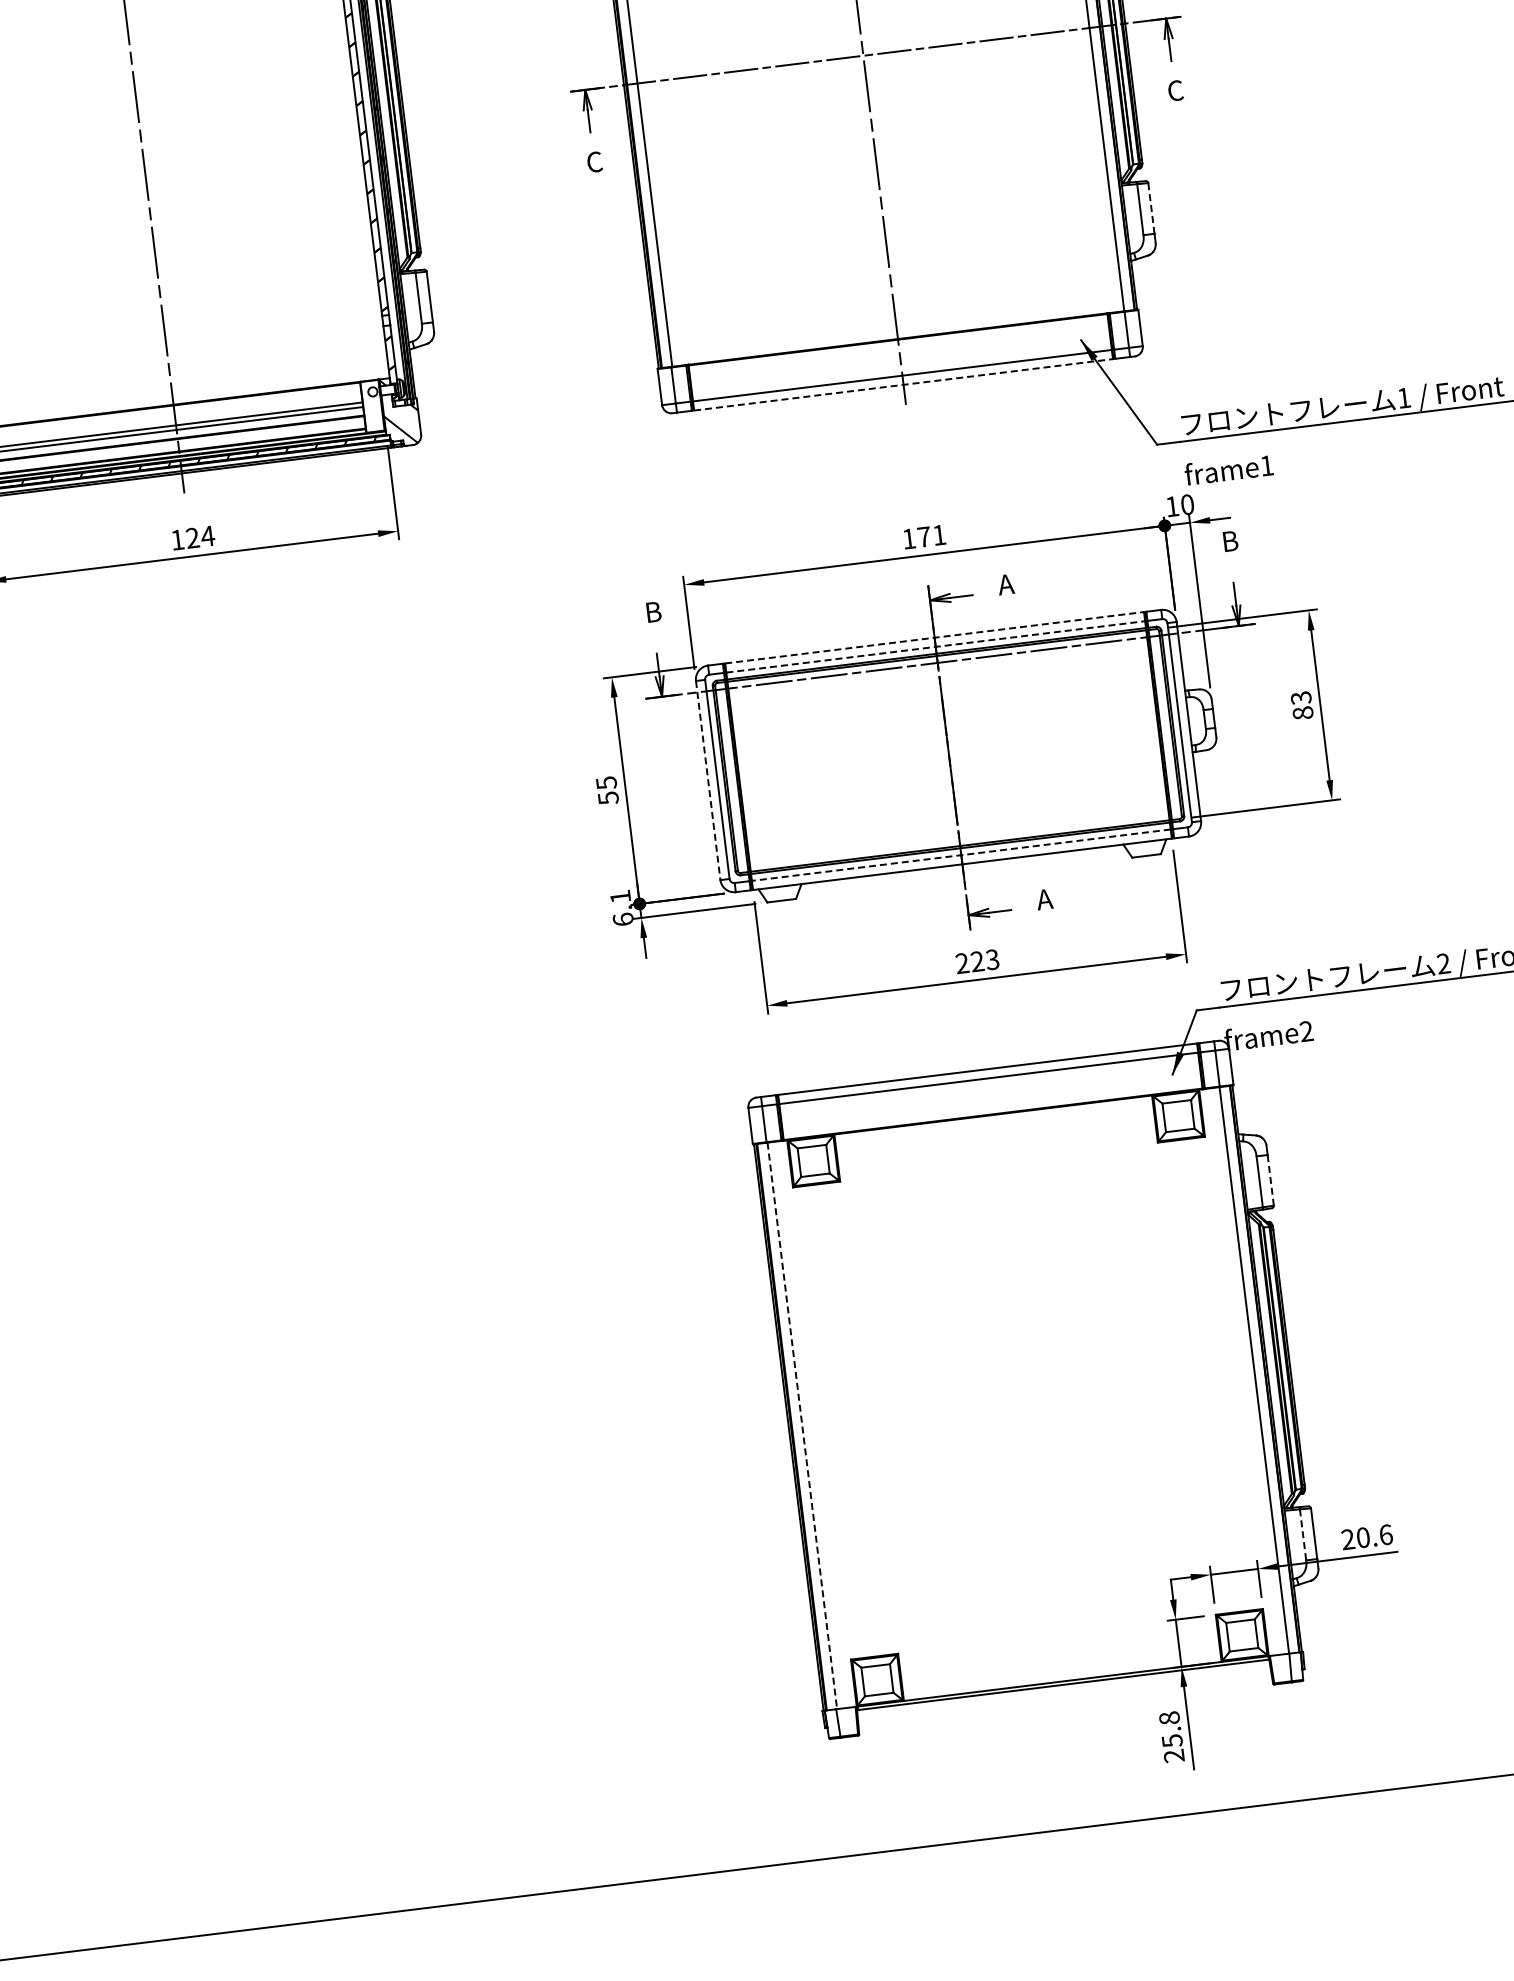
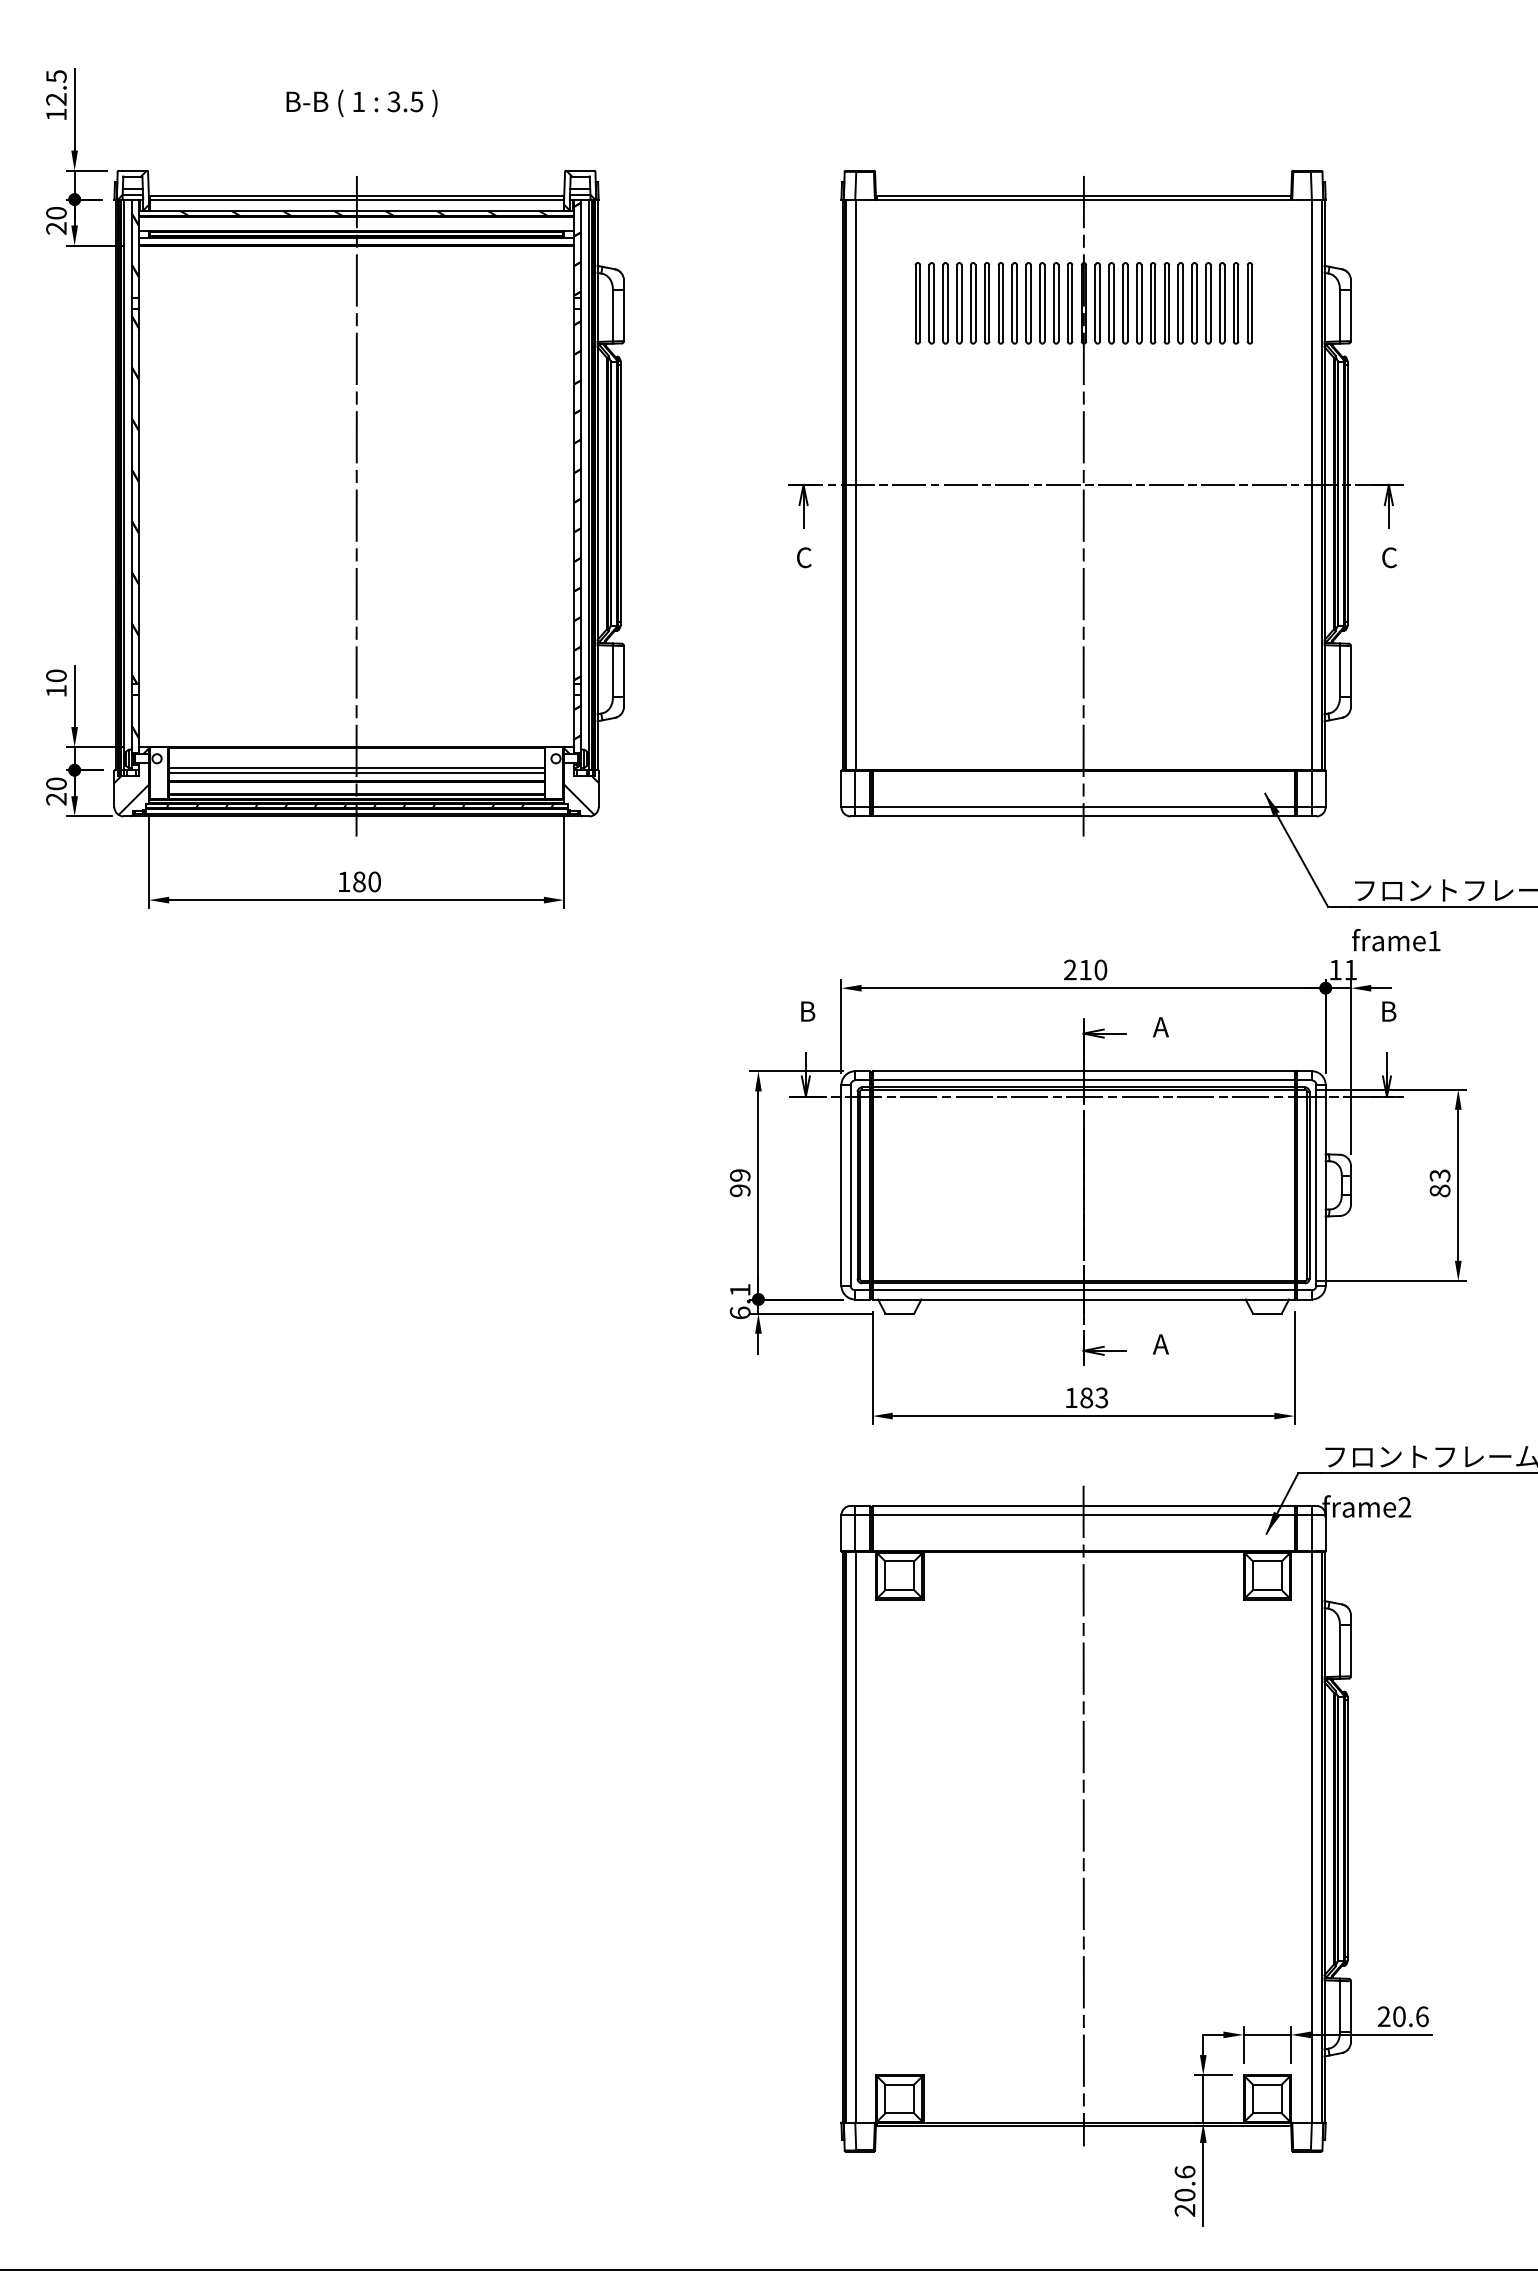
line: (1151, 208) -> (1351, 671), dashed -> solid
line: (903, 384) -> (1083, 816), dashed -> solid
text: (1187, 504) -> (1350, 969), 10 -> 11
text: (200, 536) -> (367, 881), 124 -> 180
text: (924, 536) -> (1085, 969), 171 -> 210
line: (934, 638) -> (1083, 1071), dashed -> solid
line: (935, 646) -> (1083, 1080), dashed -> solid
line: (708, 780) -> (841, 1185), dashed -> solid
text: (606, 791) -> (739, 1183), 55 -> 99
line: (961, 855) -> (1083, 1290), dashed -> solid
text: (970, 962) -> (1079, 1397), 223 -> 183
line: (1271, 1180) -> (1351, 1650), dashed -> solid
line: (1025, 1376) -> (1083, 1815), added
line: (802, 1425) -> (856, 1837), dashed -> solid
line: (1302, 1534) -> (1339, 2006), dashed -> solid
text: (1170, 1729) -> (1184, 2183), 25.8 -> 20.6

